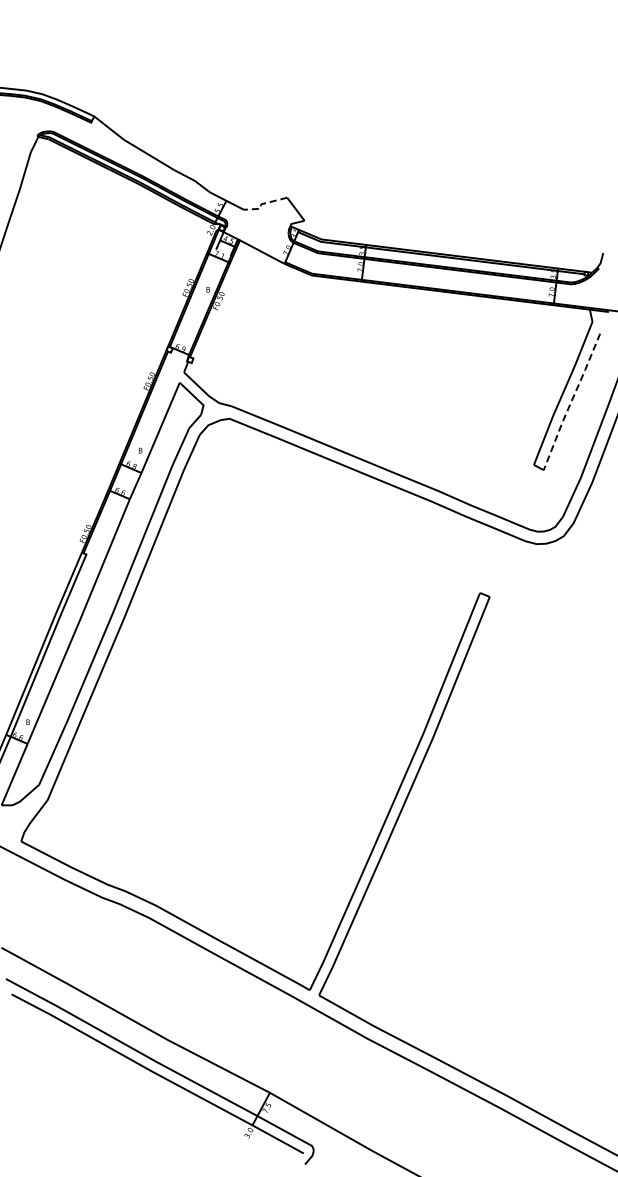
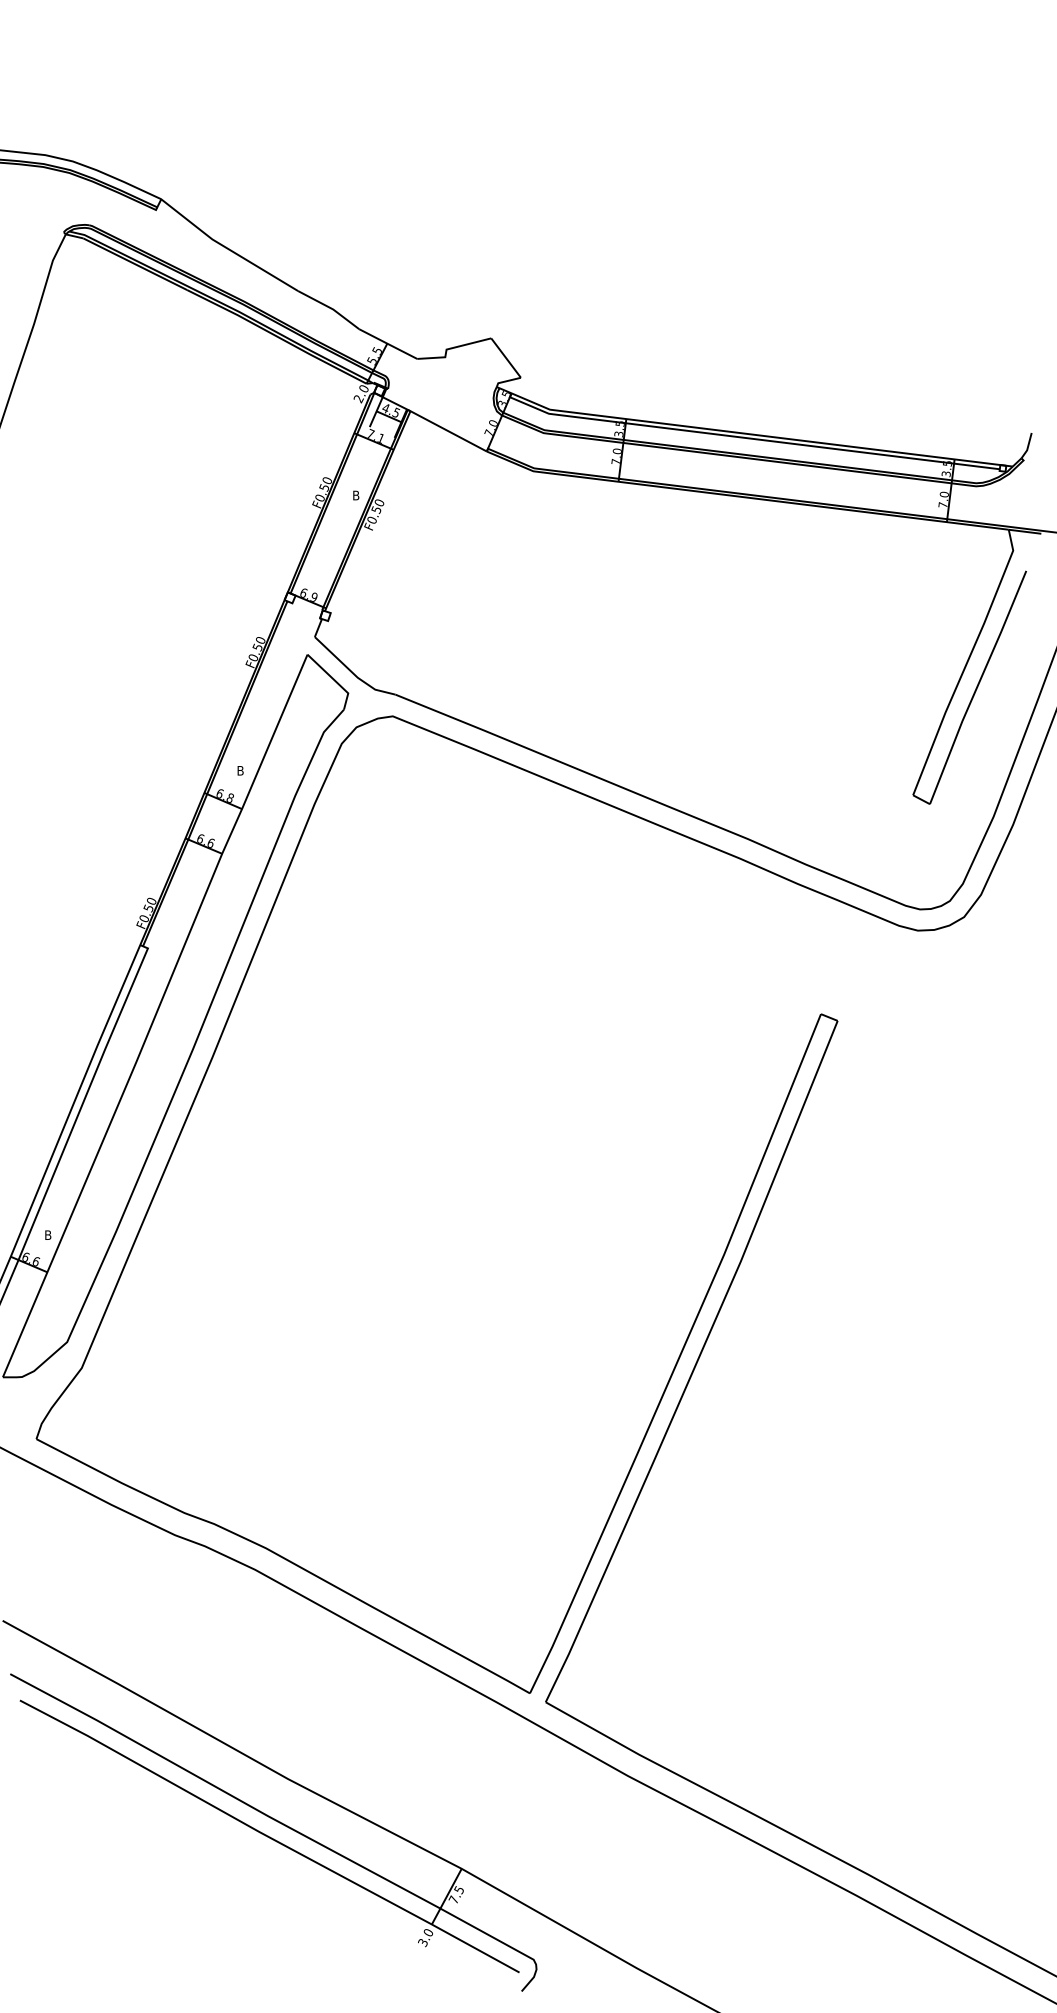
line: (262, 204) -> (448, 349), dashed -> solid
line: (571, 402) -> (977, 688), dashed -> solid

